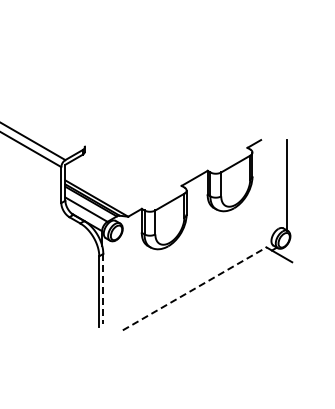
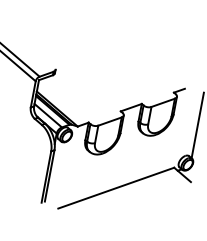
line: (194, 288) -> (116, 187), dashed -> solid
line: (103, 289) -> (49, 176), dashed -> solid

